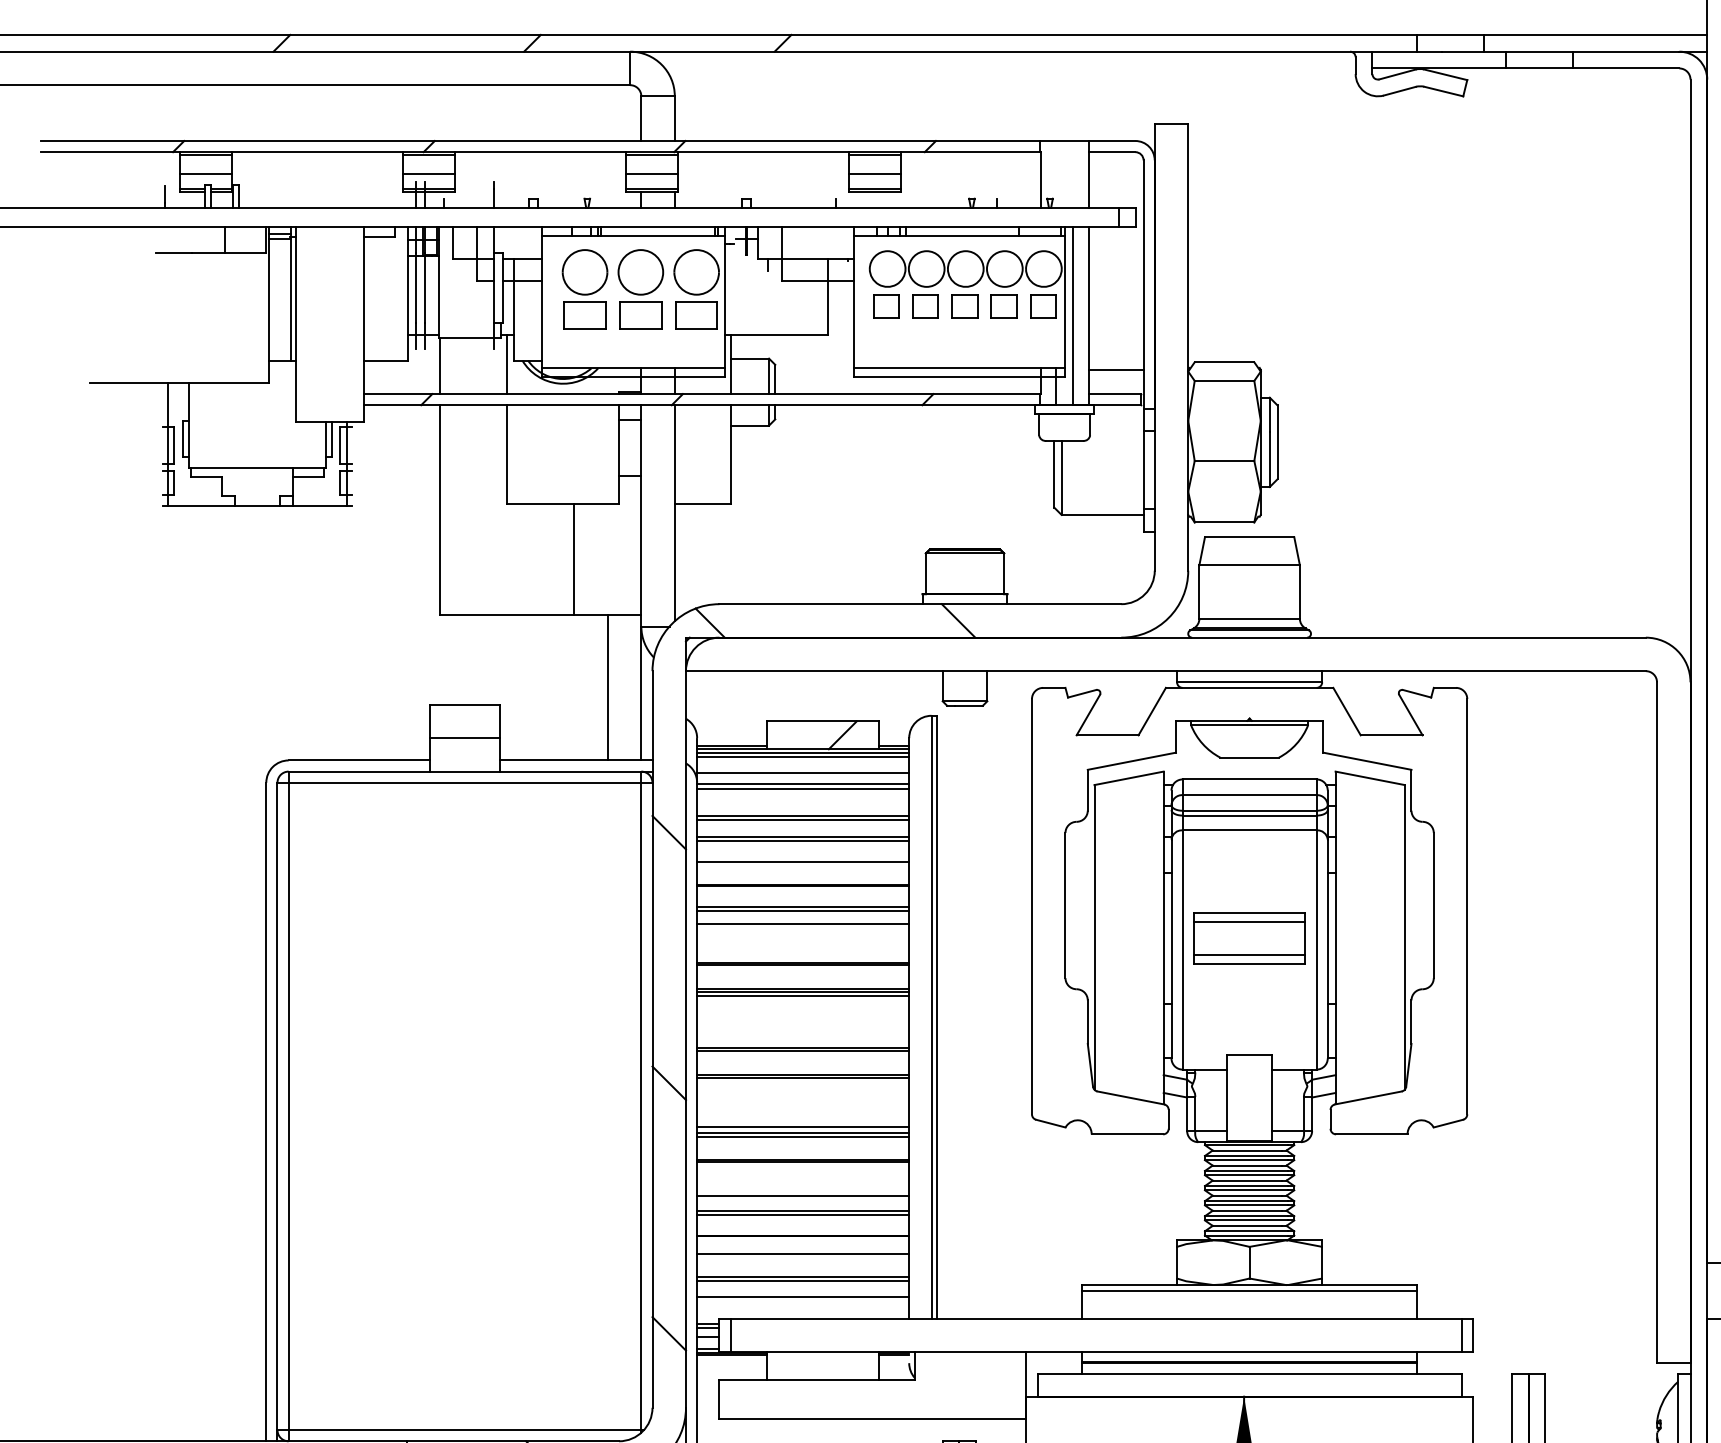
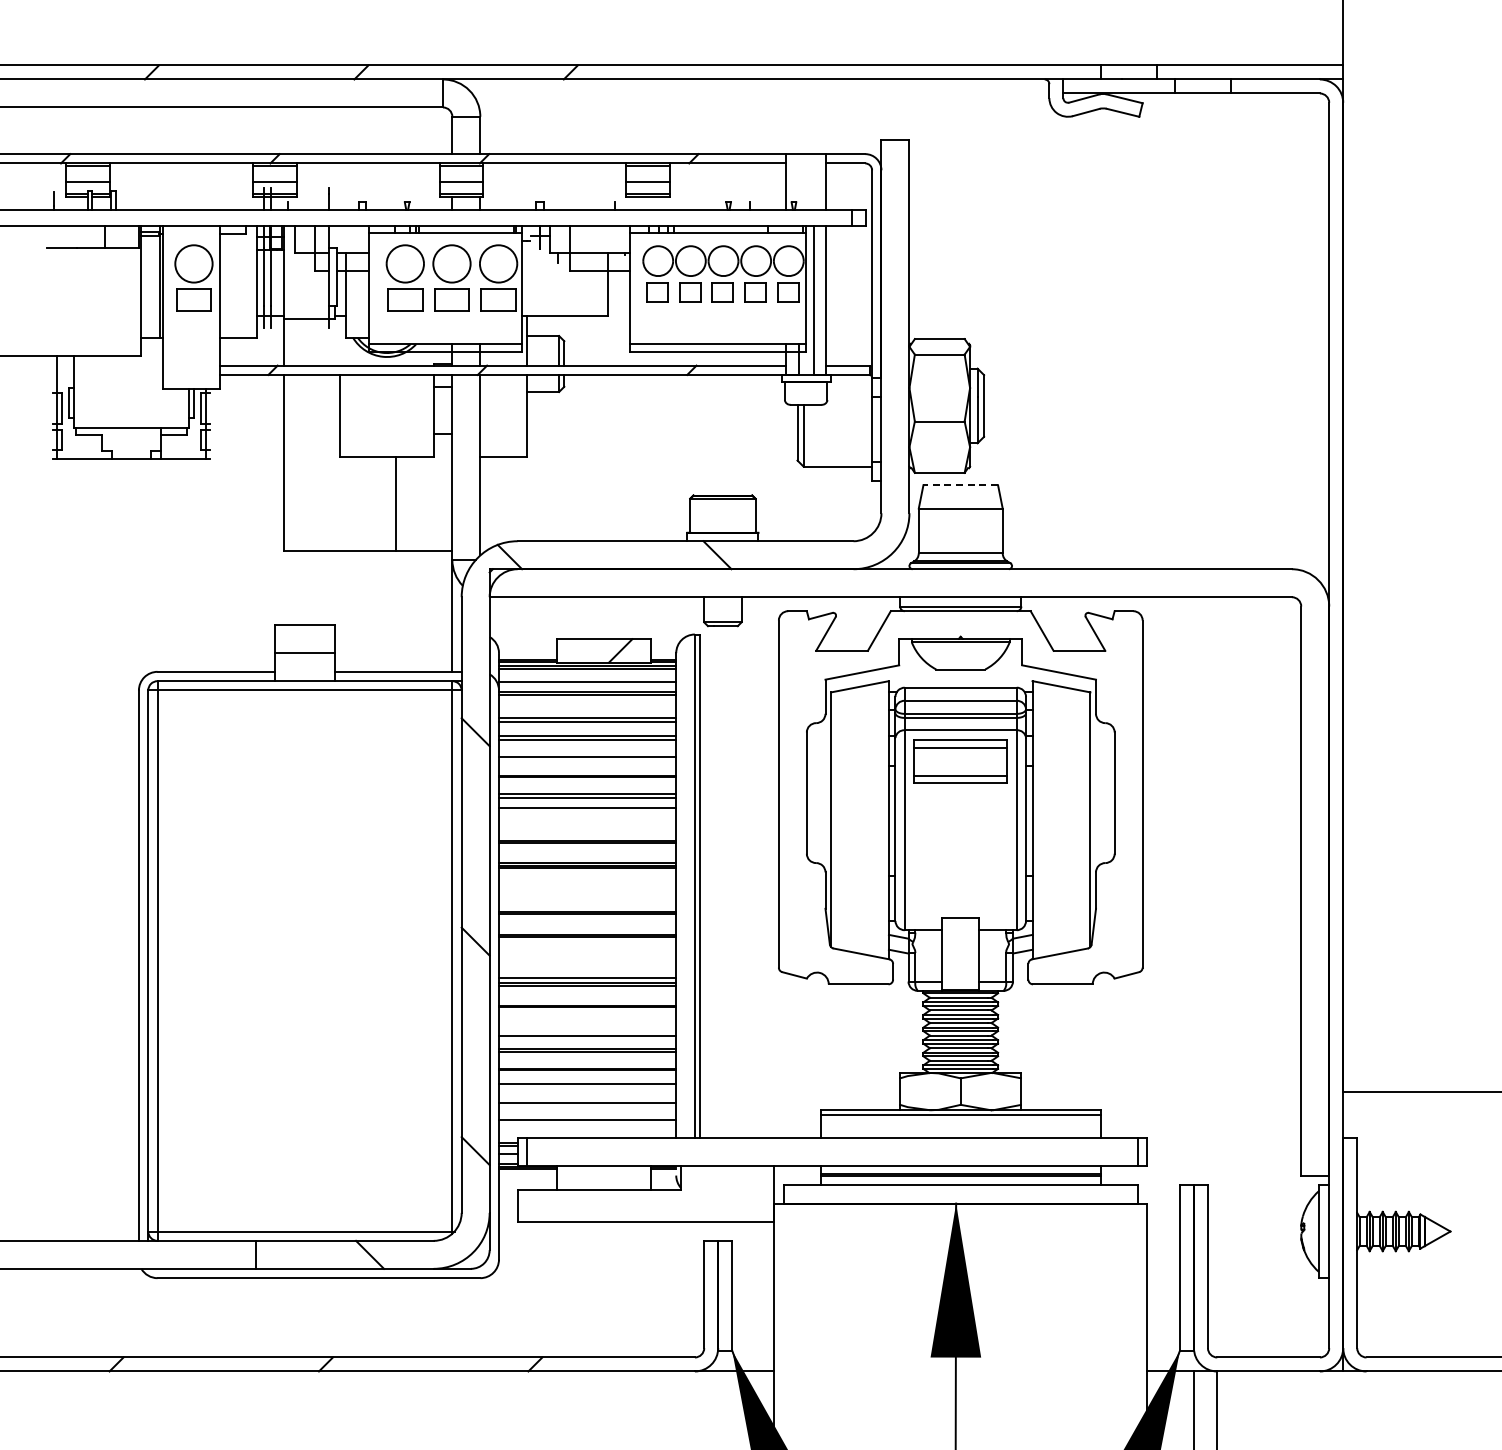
part: (331, 288) -> (193, 277), added
line: (507, 363) -> (340, 340), removed
line: (1116, 369) -> (849, 345), removed
line: (1249, 537) -> (960, 485), solid -> dashed
line: (608, 687) -> (424, 610), removed
part: (1249, 938) -> (960, 761), moved
line: (803, 1280) -> (587, 1106), removed

